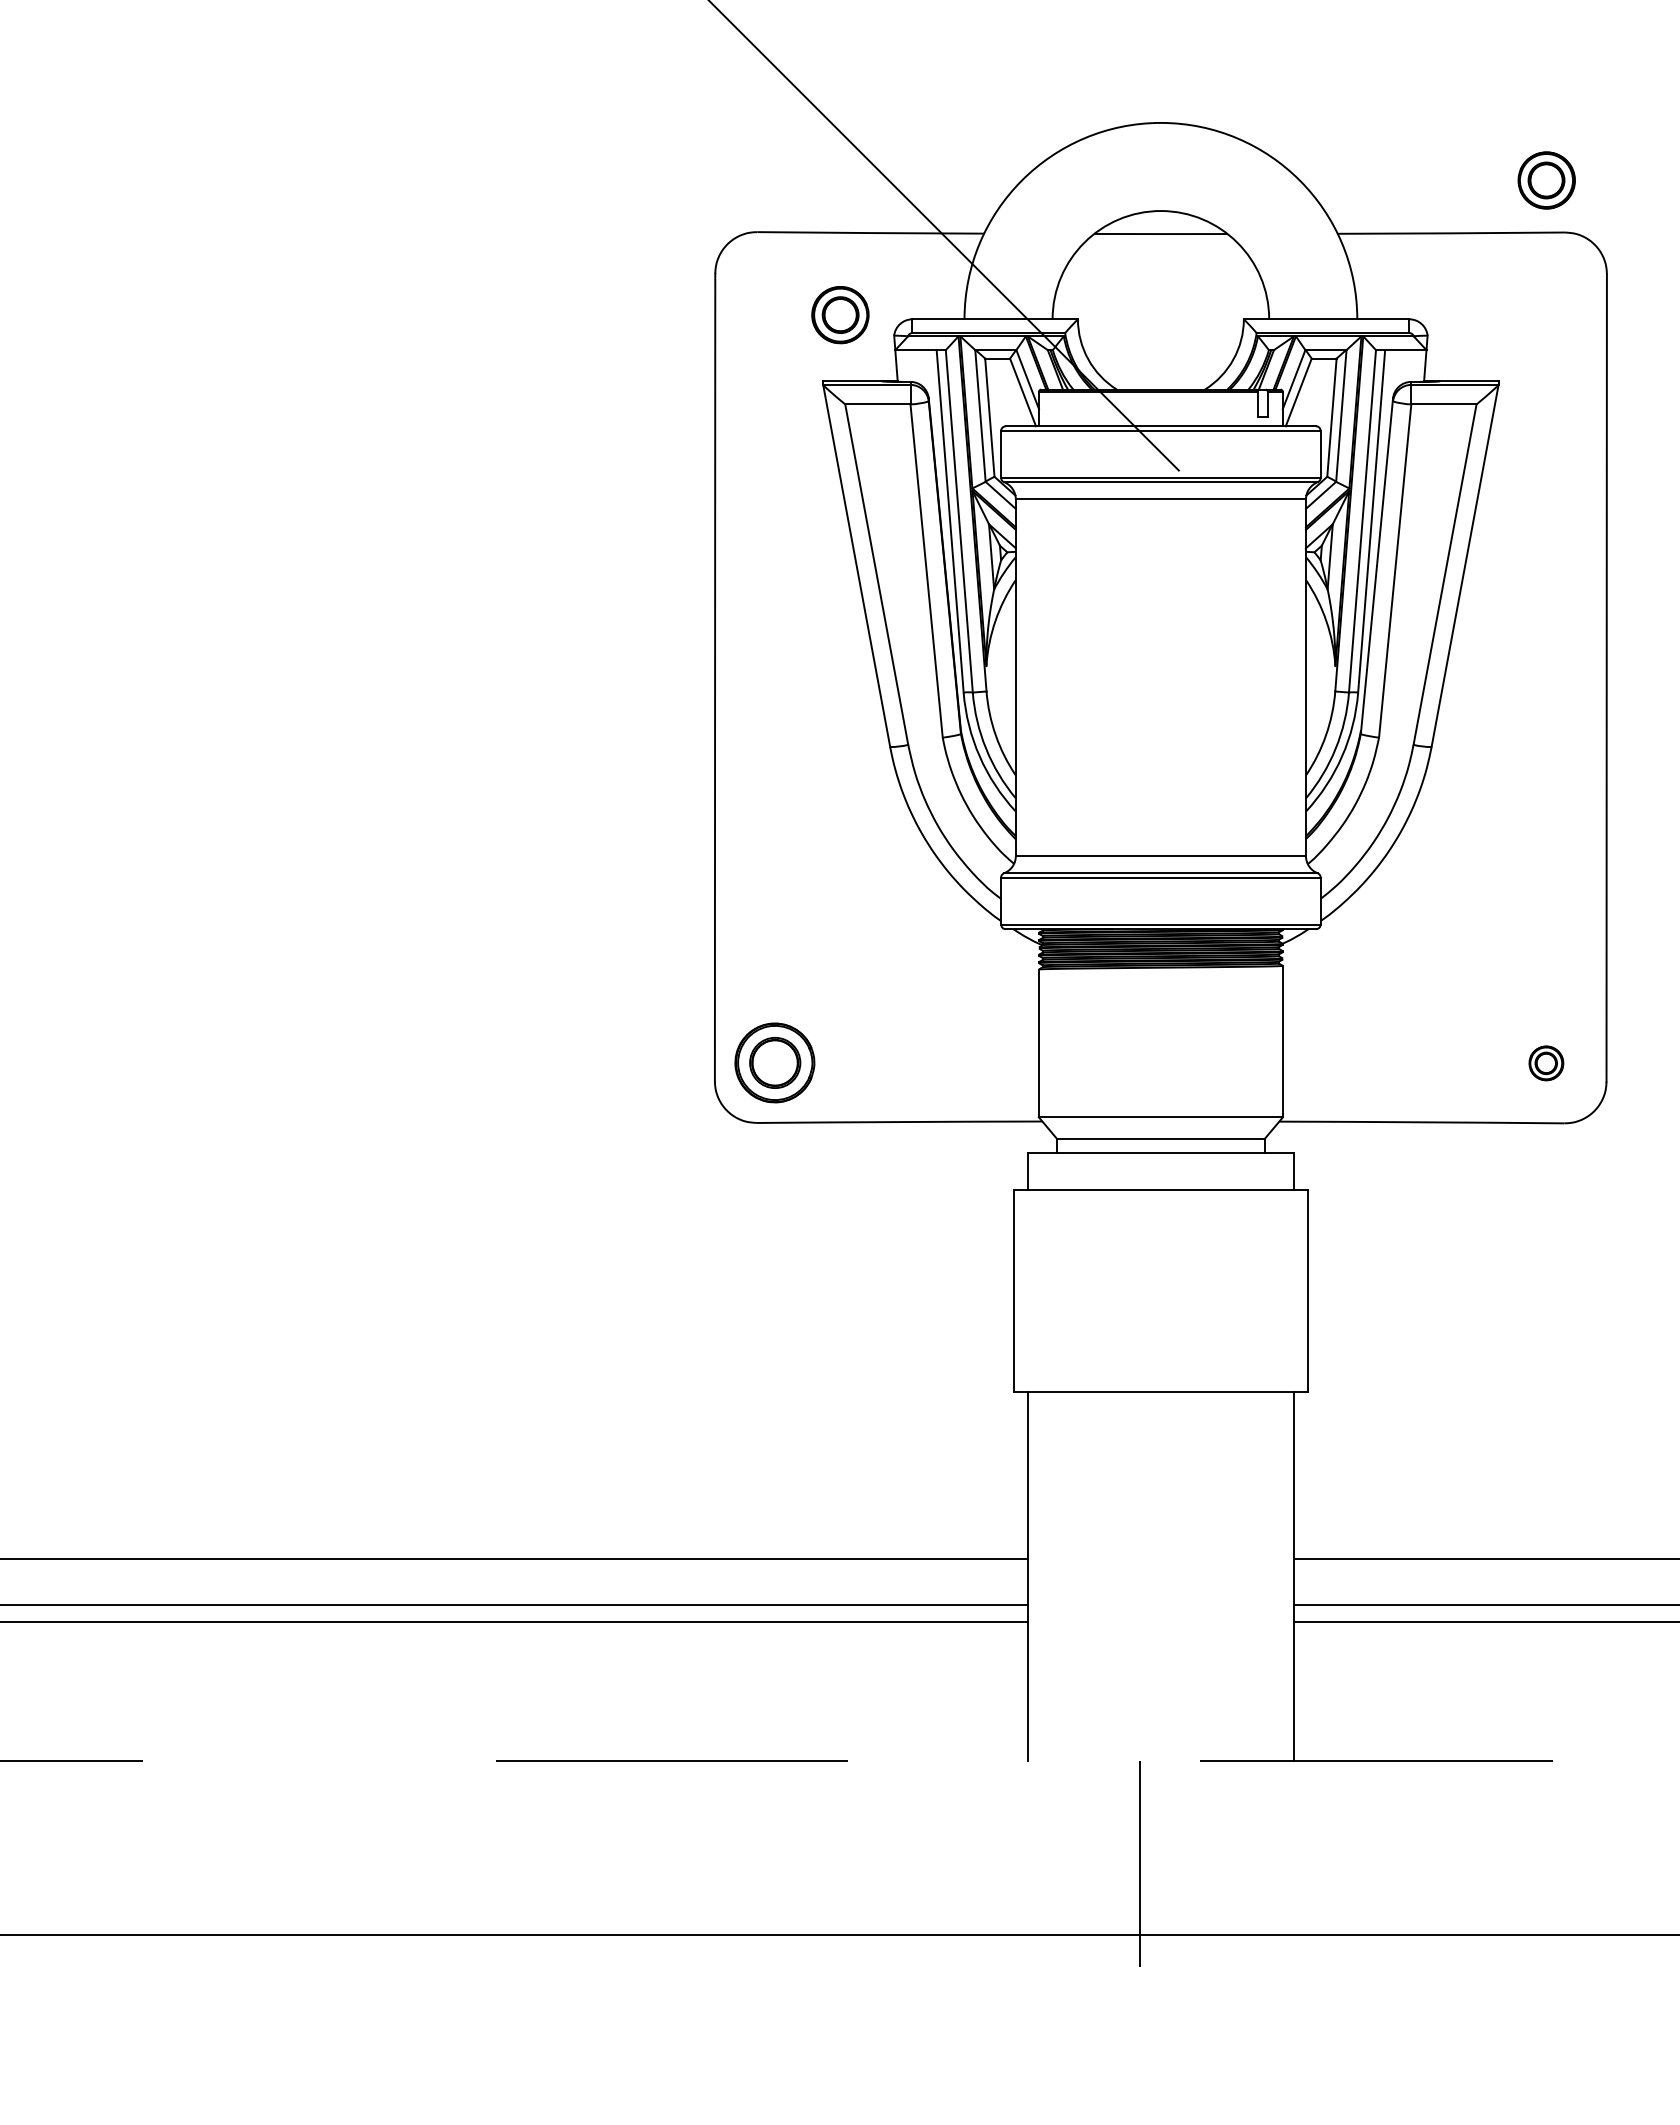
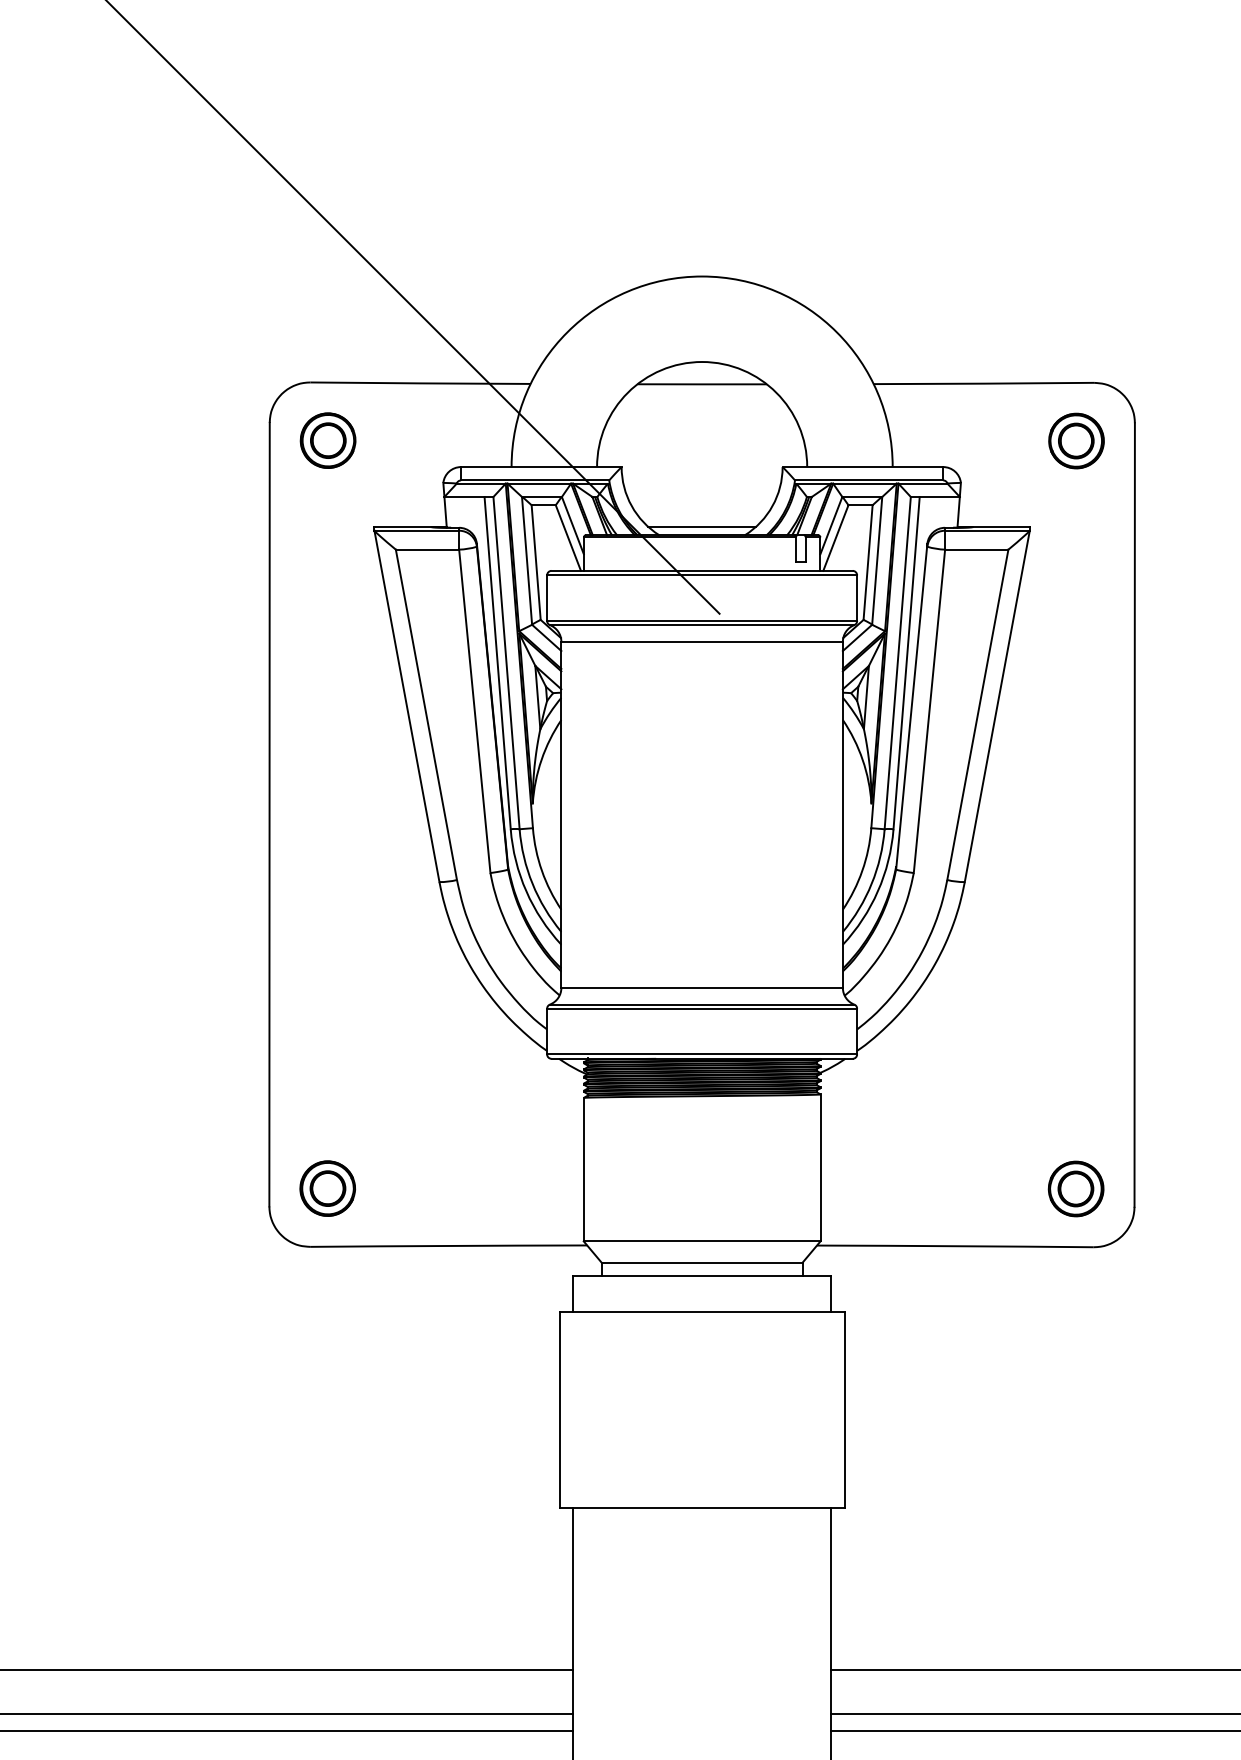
part: (1546, 180) -> (1076, 441), moved
part: (840, 315) -> (328, 441), moved
line: (1160, 381) -> (701, 527), added
part: (775, 1062) -> (328, 1188), size x0.71
part: (1546, 1063) -> (1076, 1189), size x1.67

